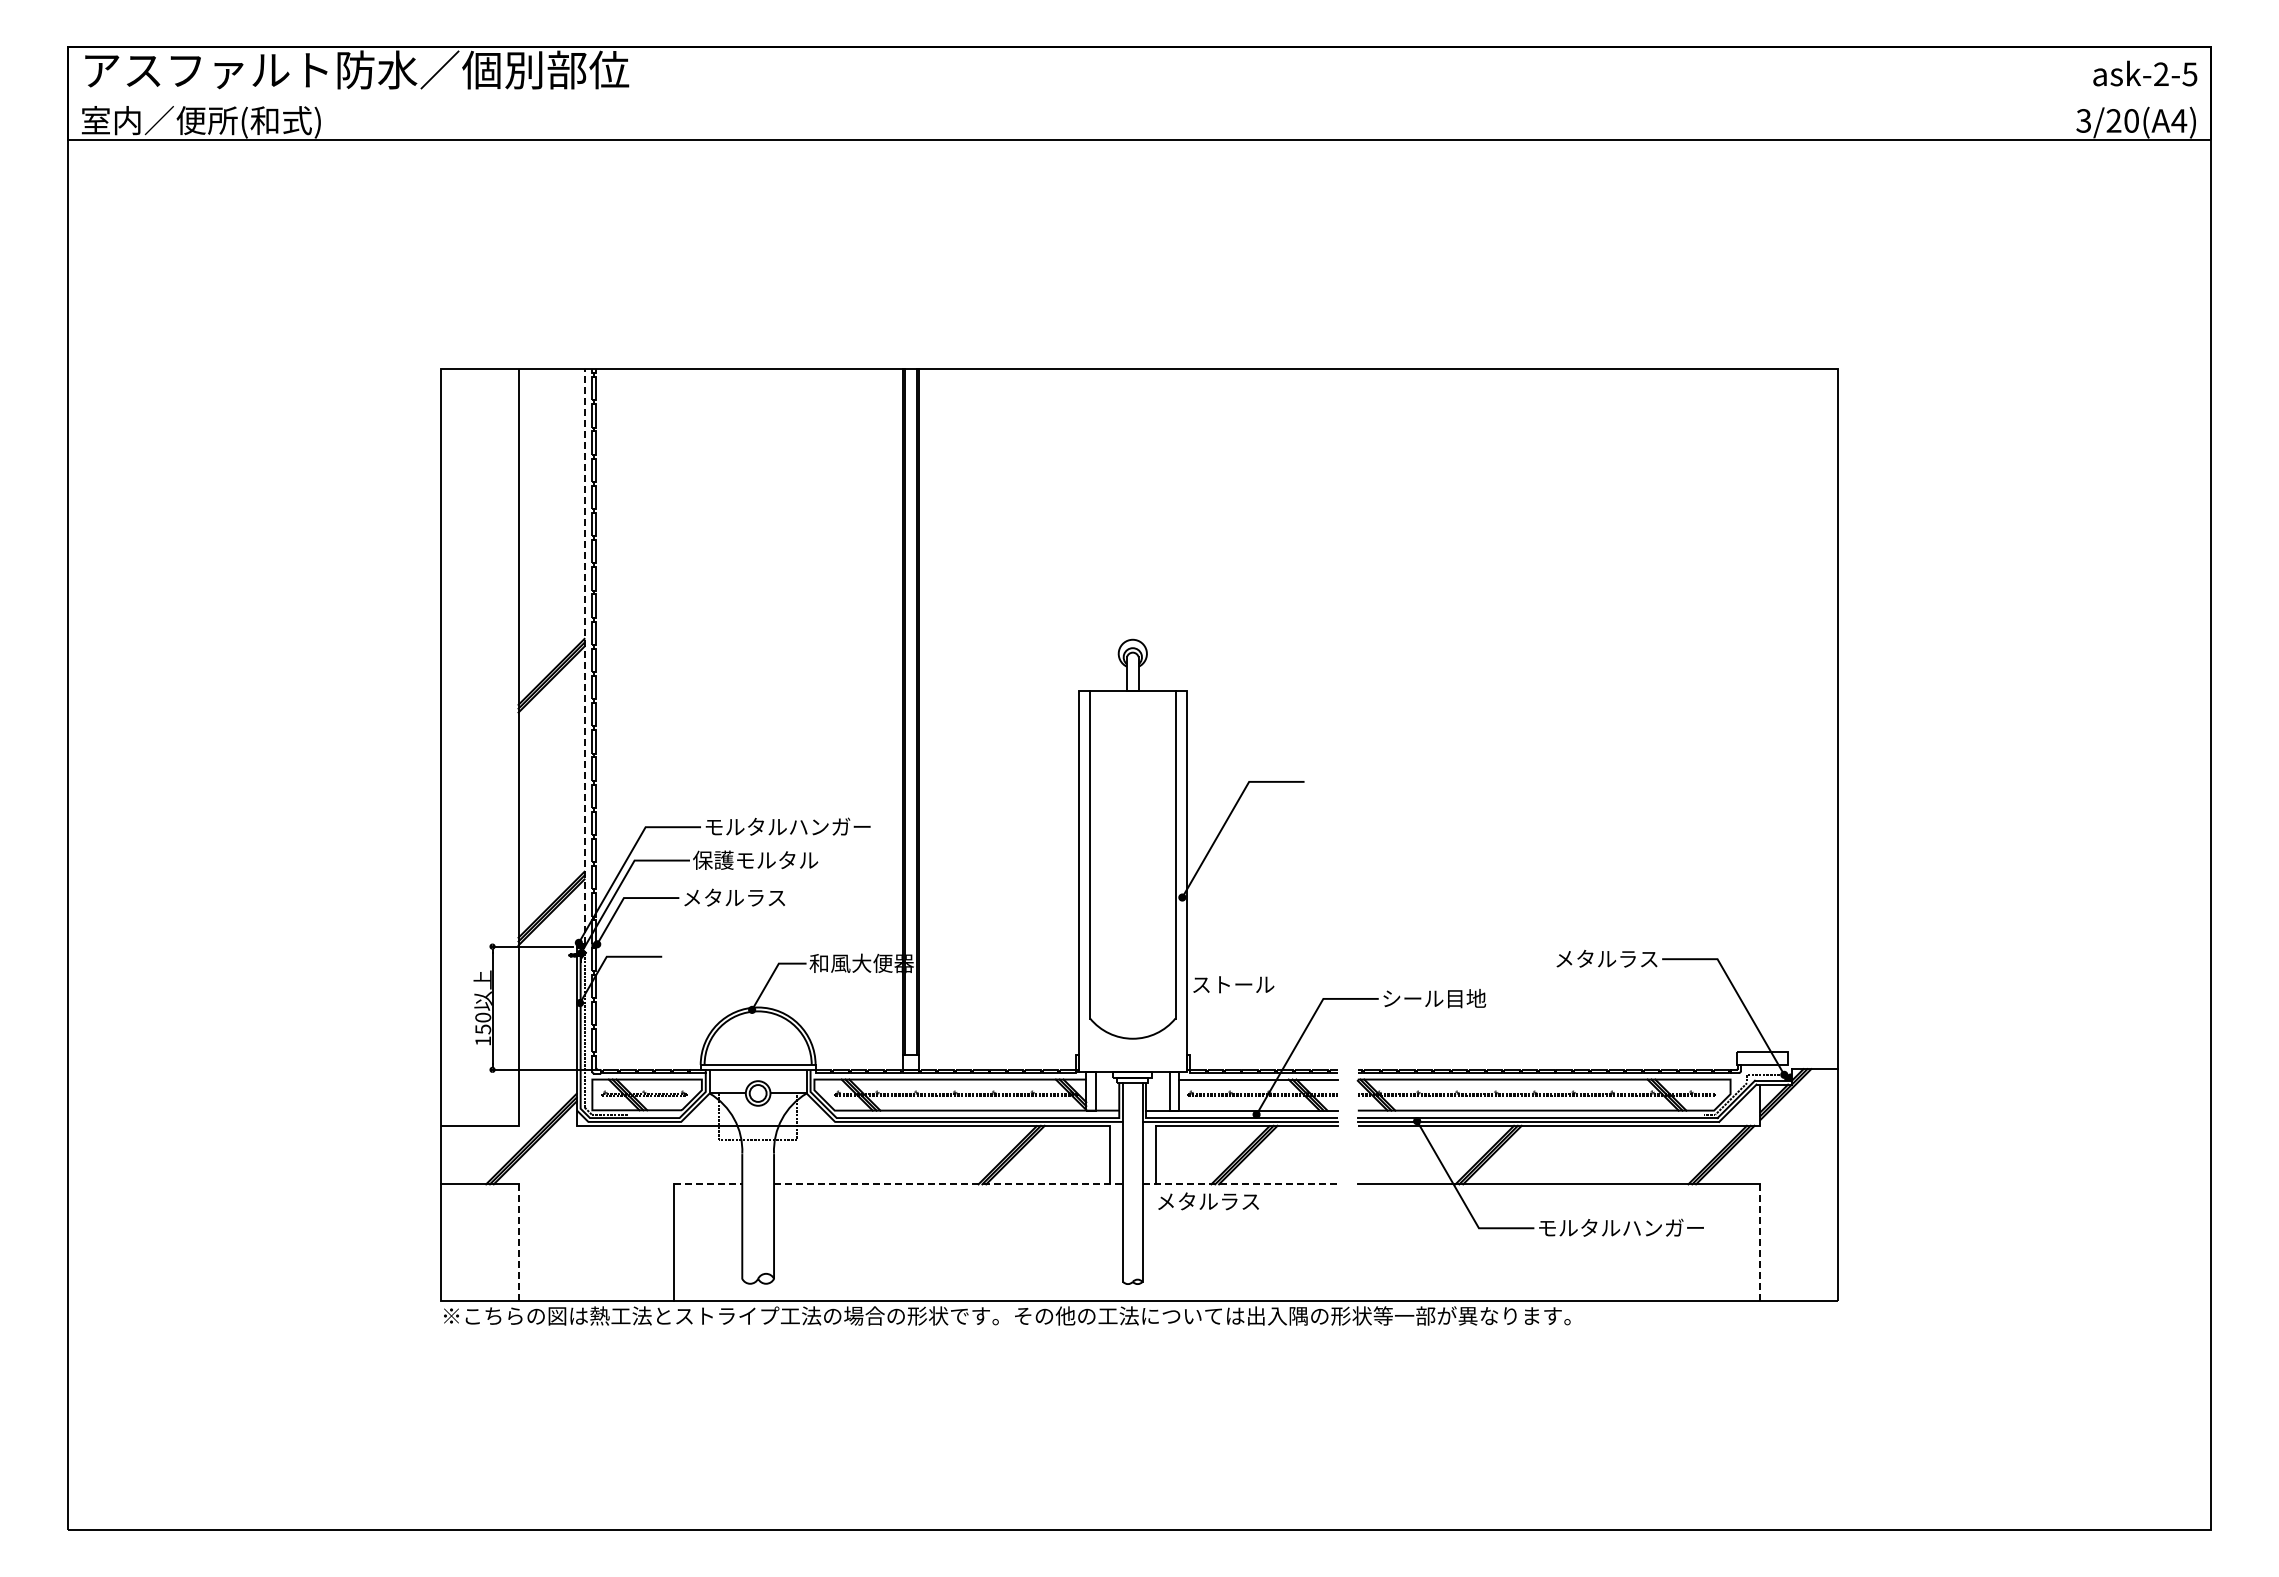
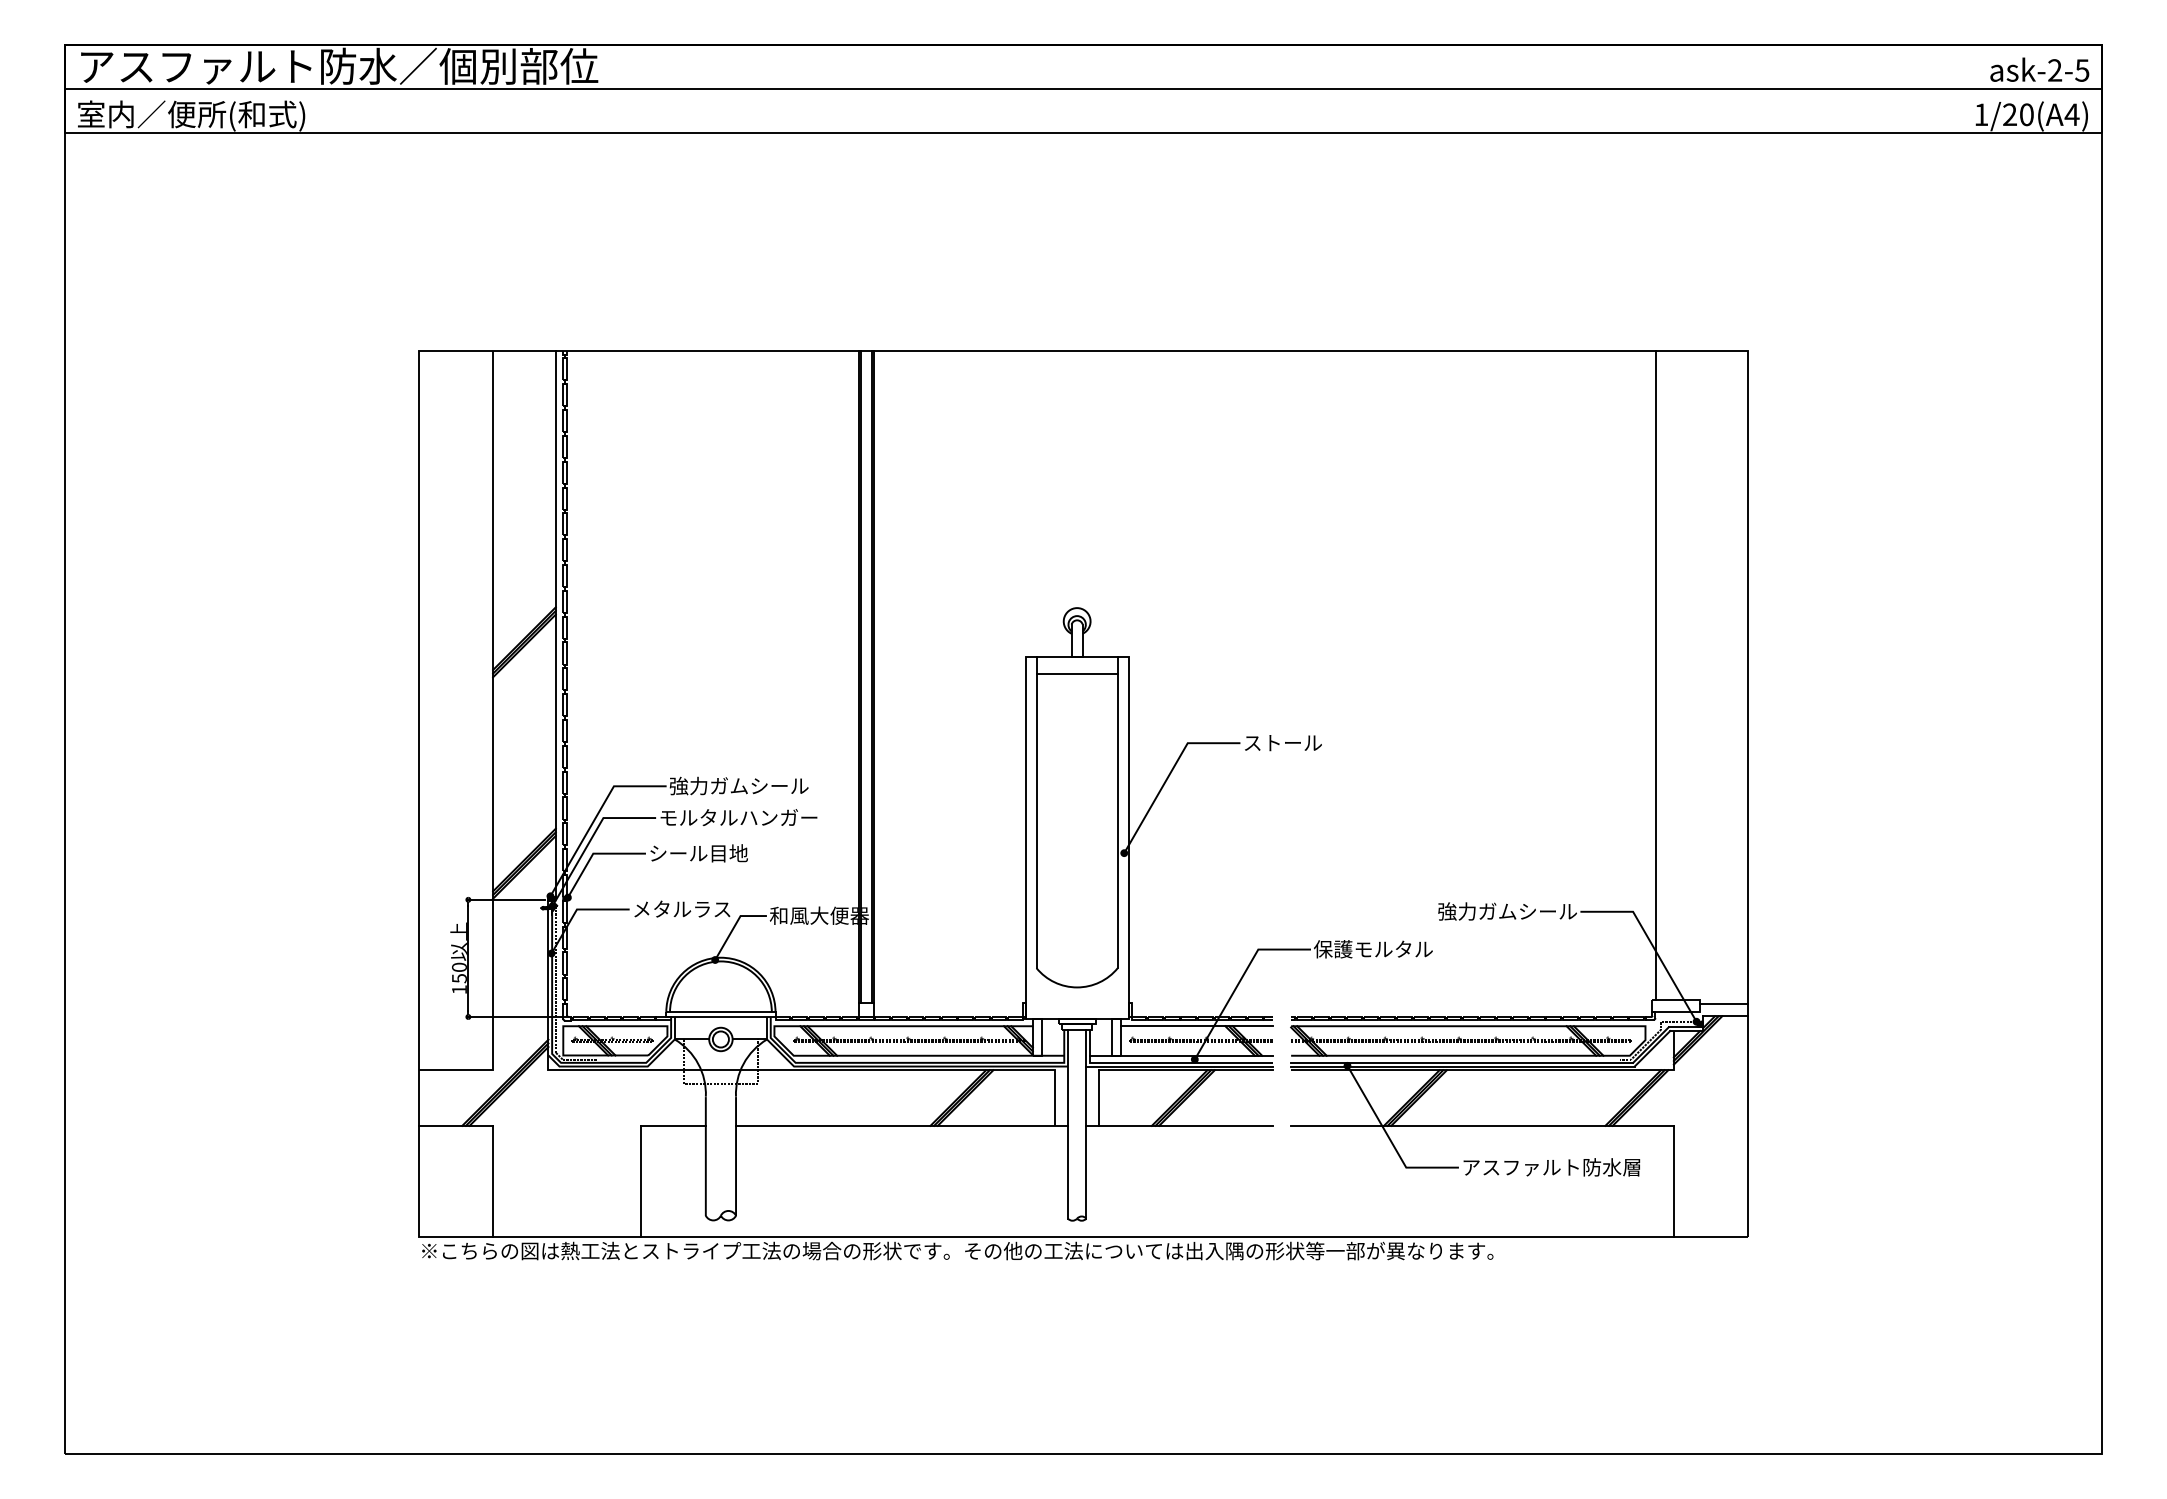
line: (1139, 93) -> (1083, 88), added
text: (2083, 120) -> (1981, 114), 3/20(A4) -> 1/20(A4)
line: (584, 656) -> (555, 623), dashed -> solid
line: (1132, 709) -> (1076, 674), added
line: (1741, 710) -> (1655, 675), added
text: (787, 826) -> (748, 785), モルタルハンガー -> 強力ガムシール
text: (776, 859) -> (738, 817), 保護モルタル -> モルタルハンガー
text: (735, 897) -> (699, 853), メタルラス -> シール目地
text: (1585, 958) -> (1507, 911), メタルラス -> 強力ガムシール
text: (1233, 984) -> (1283, 742), moved
text: (1443, 998) -> (1372, 949), シール目地 -> 保護モルタル
line: (1812, 1056) -> (1723, 1004), added
line: (708, 1184) -> (673, 1126), dashed -> solid
line: (948, 1184) -> (901, 1126), dashed -> solid
line: (1240, 1184) -> (1179, 1126), dashed -> solid
text: (1208, 1201) -> (682, 909), moved
text: (1631, 1227) -> (1551, 1166), モルタルハンガー -> アスファルト防水層
line: (518, 1243) -> (493, 1182), dashed -> solid
line: (1760, 1243) -> (1673, 1182), dashed -> solid

